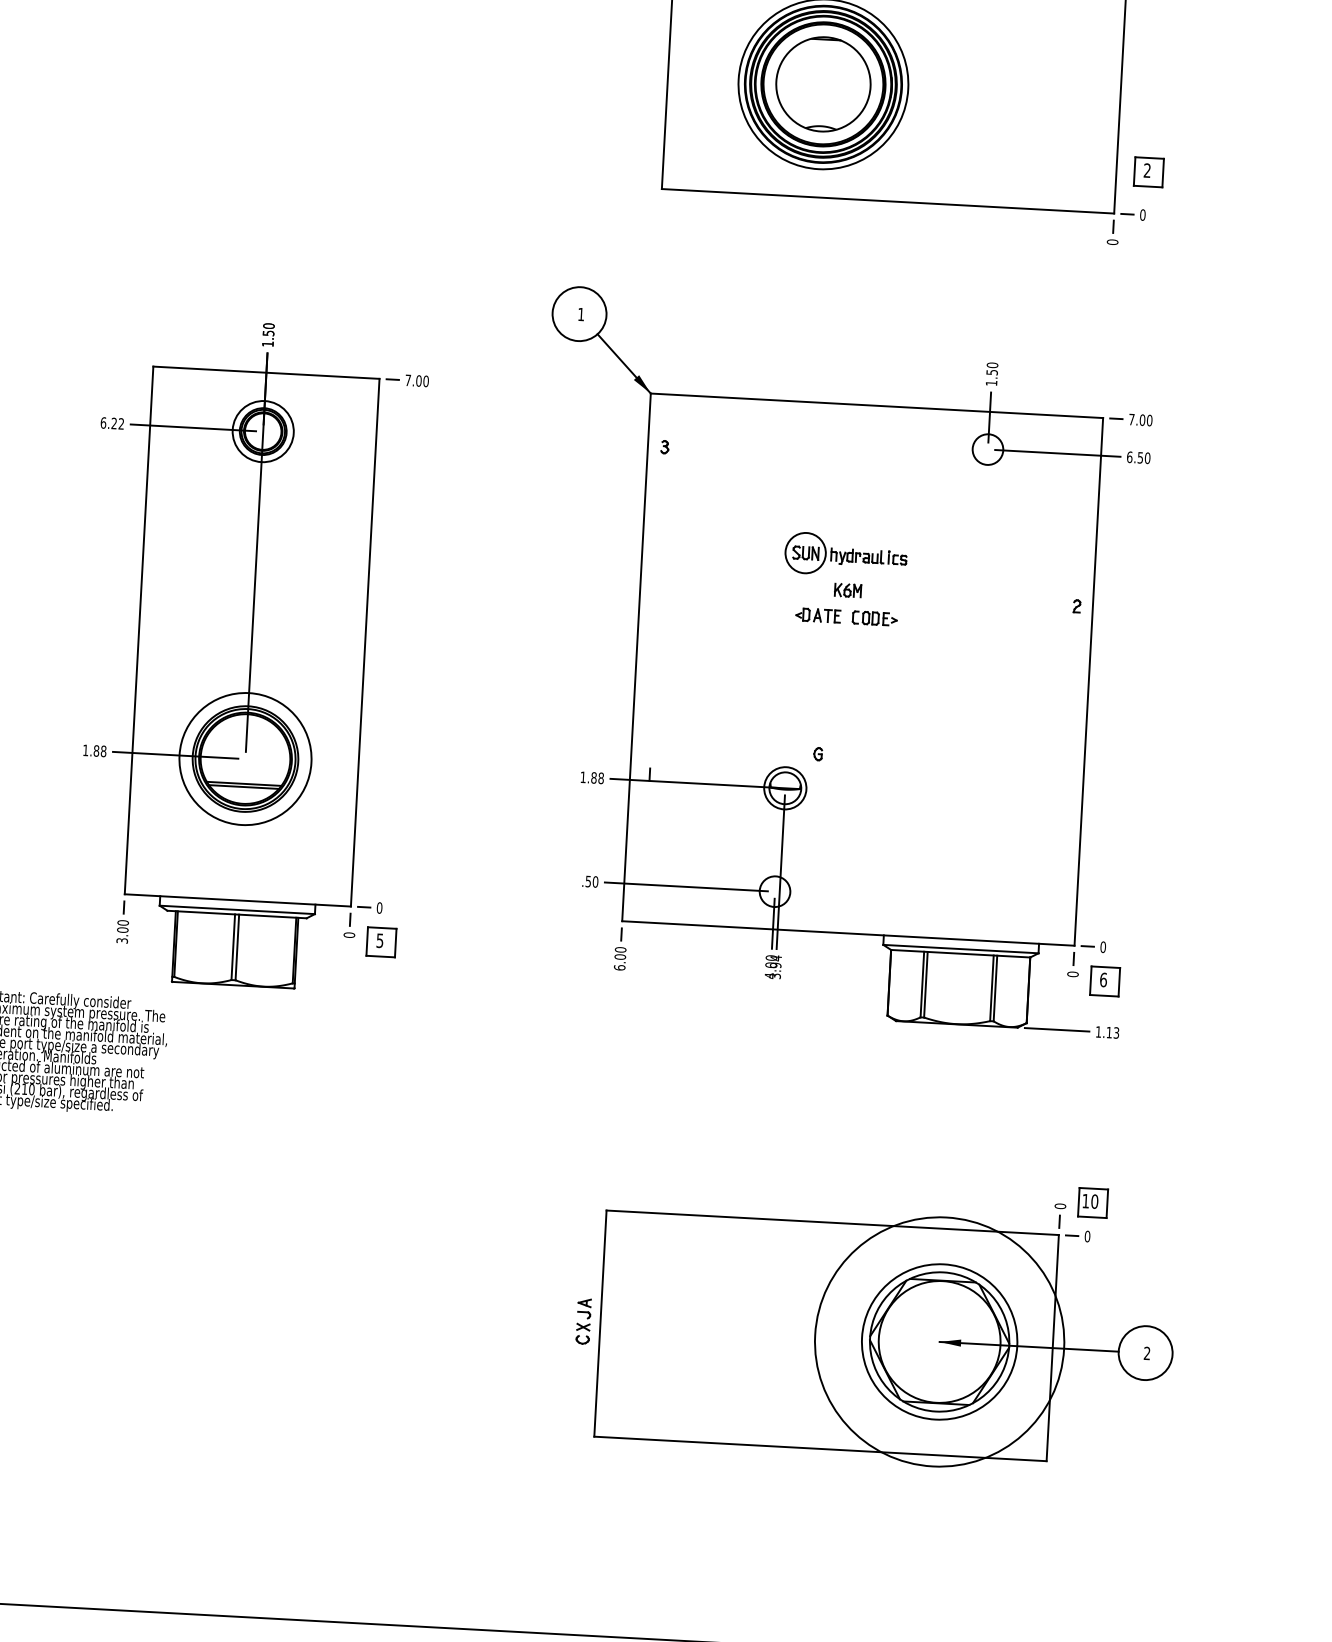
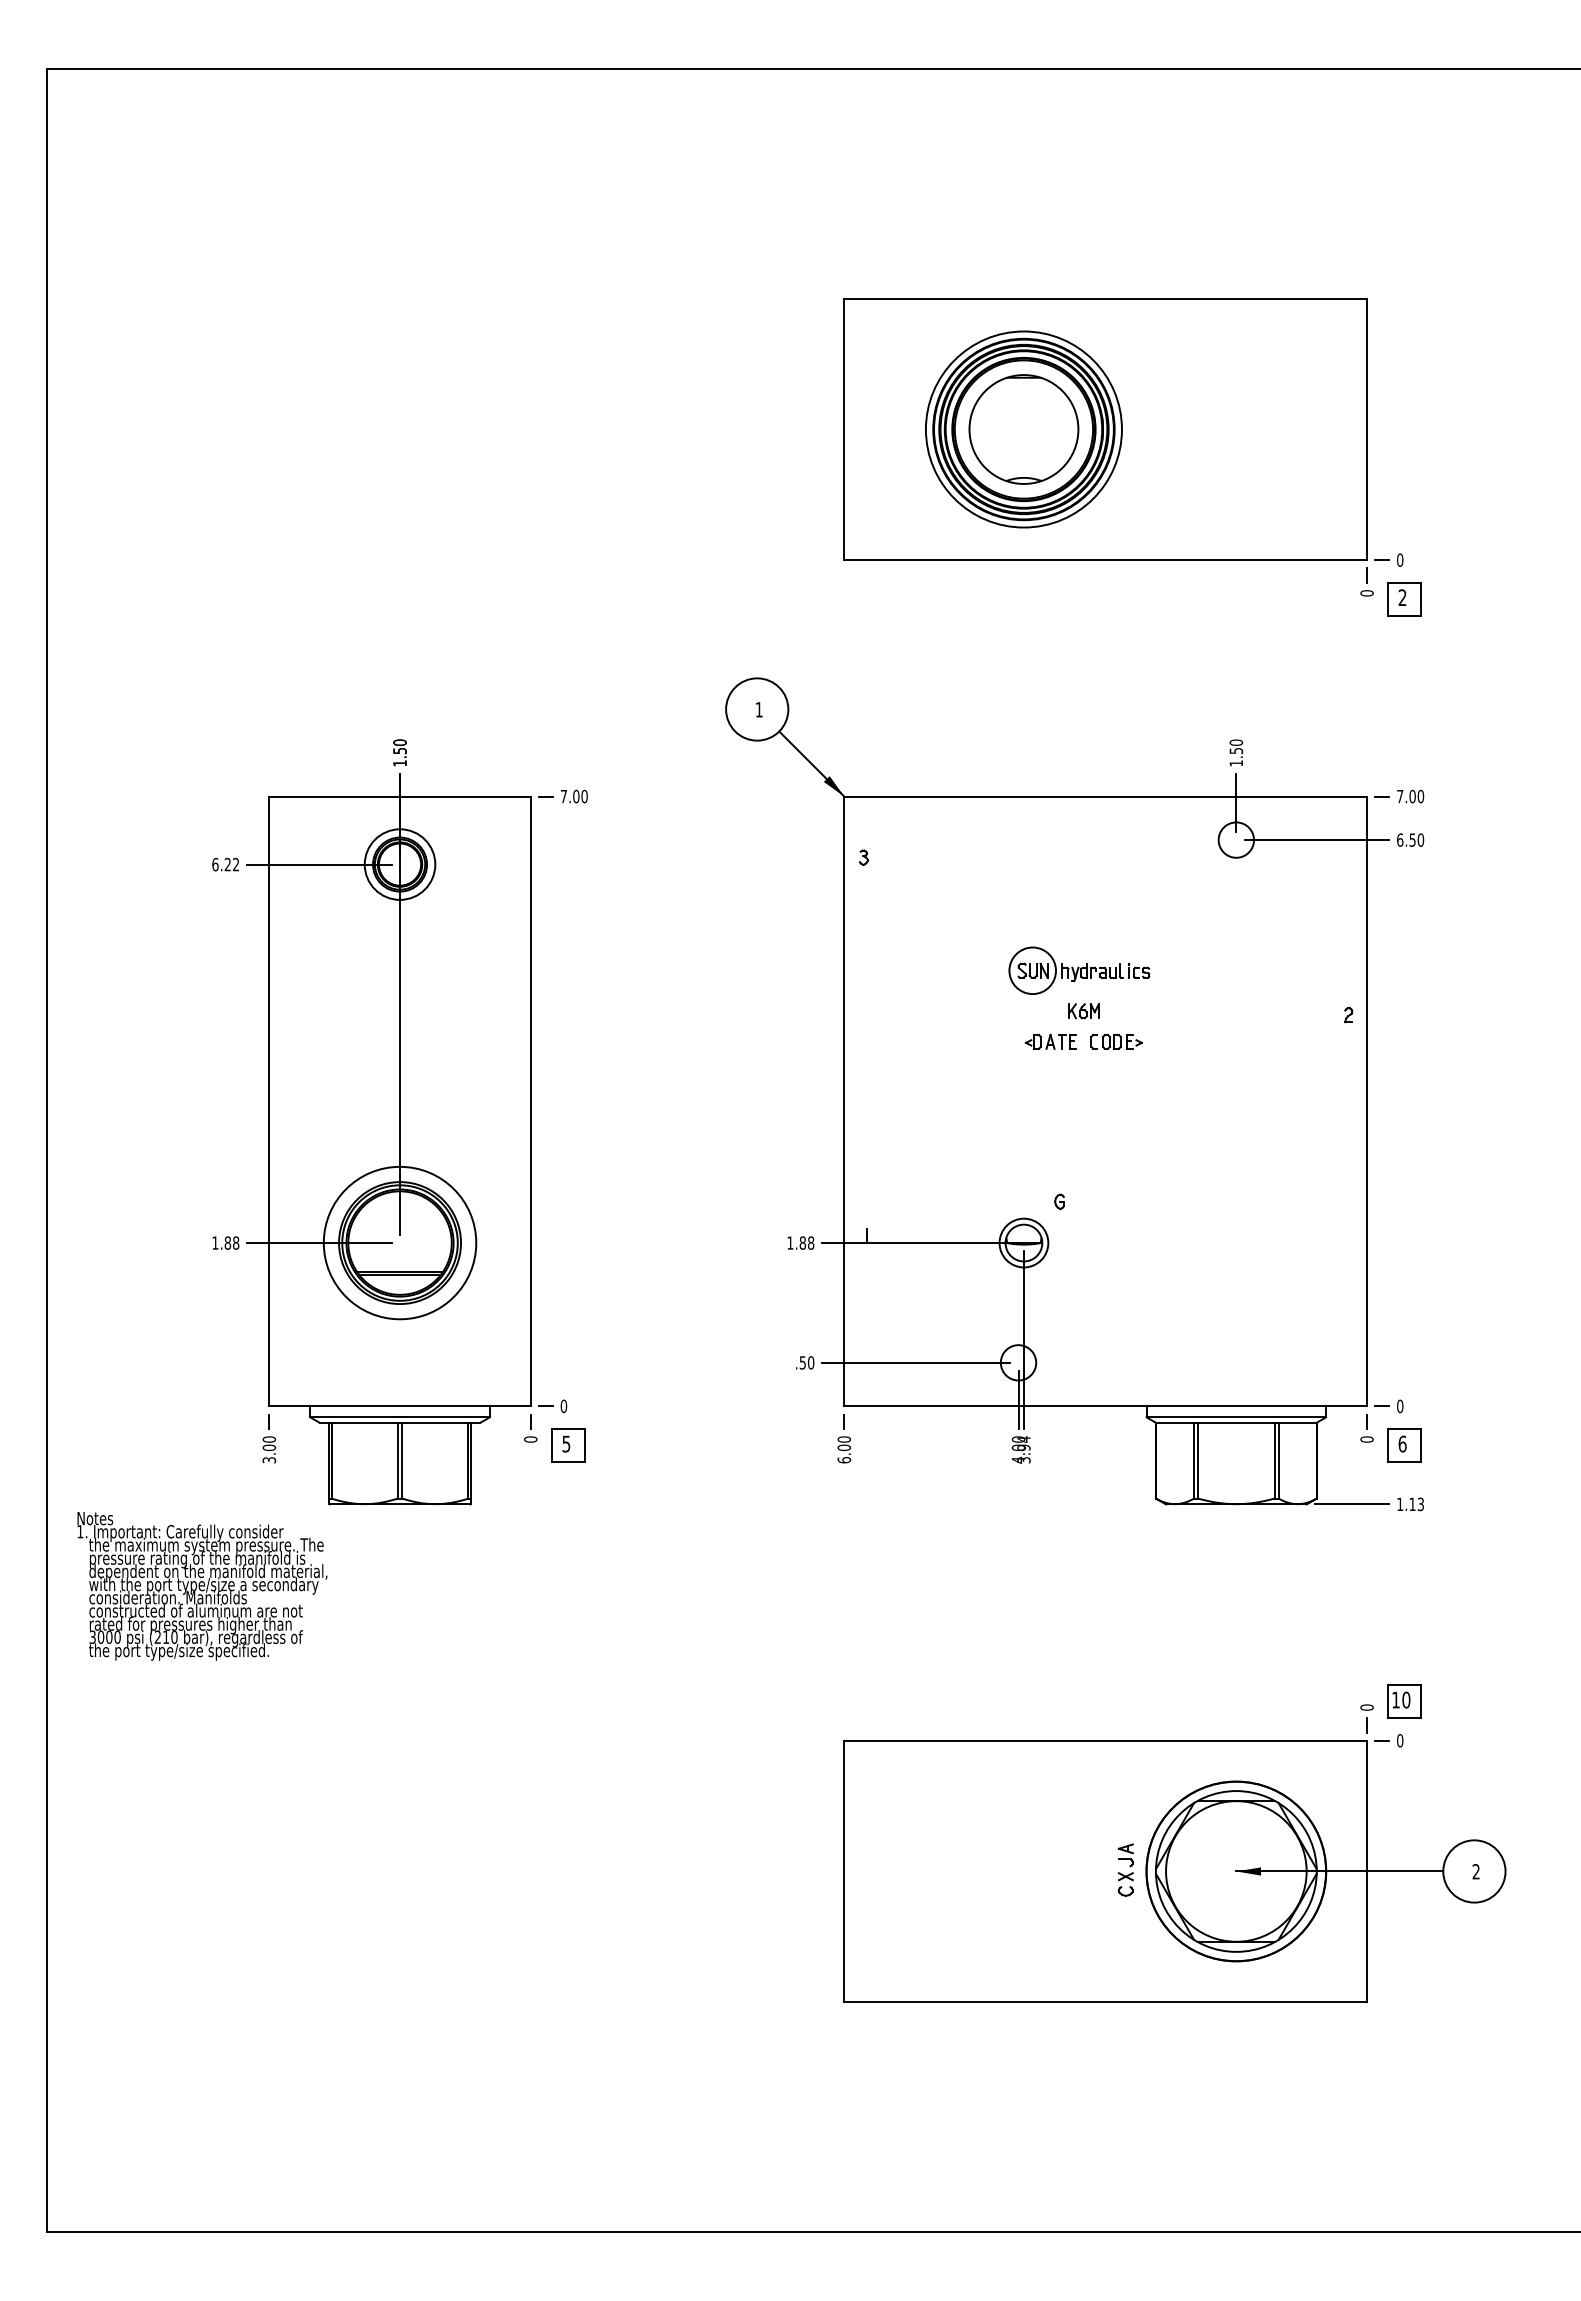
part: (1148, 172) -> (1404, 599), moved
part: (583, 1320) -> (1125, 1869), moved
circle: (939, 1342) -> (1236, 1871), size x0.62

